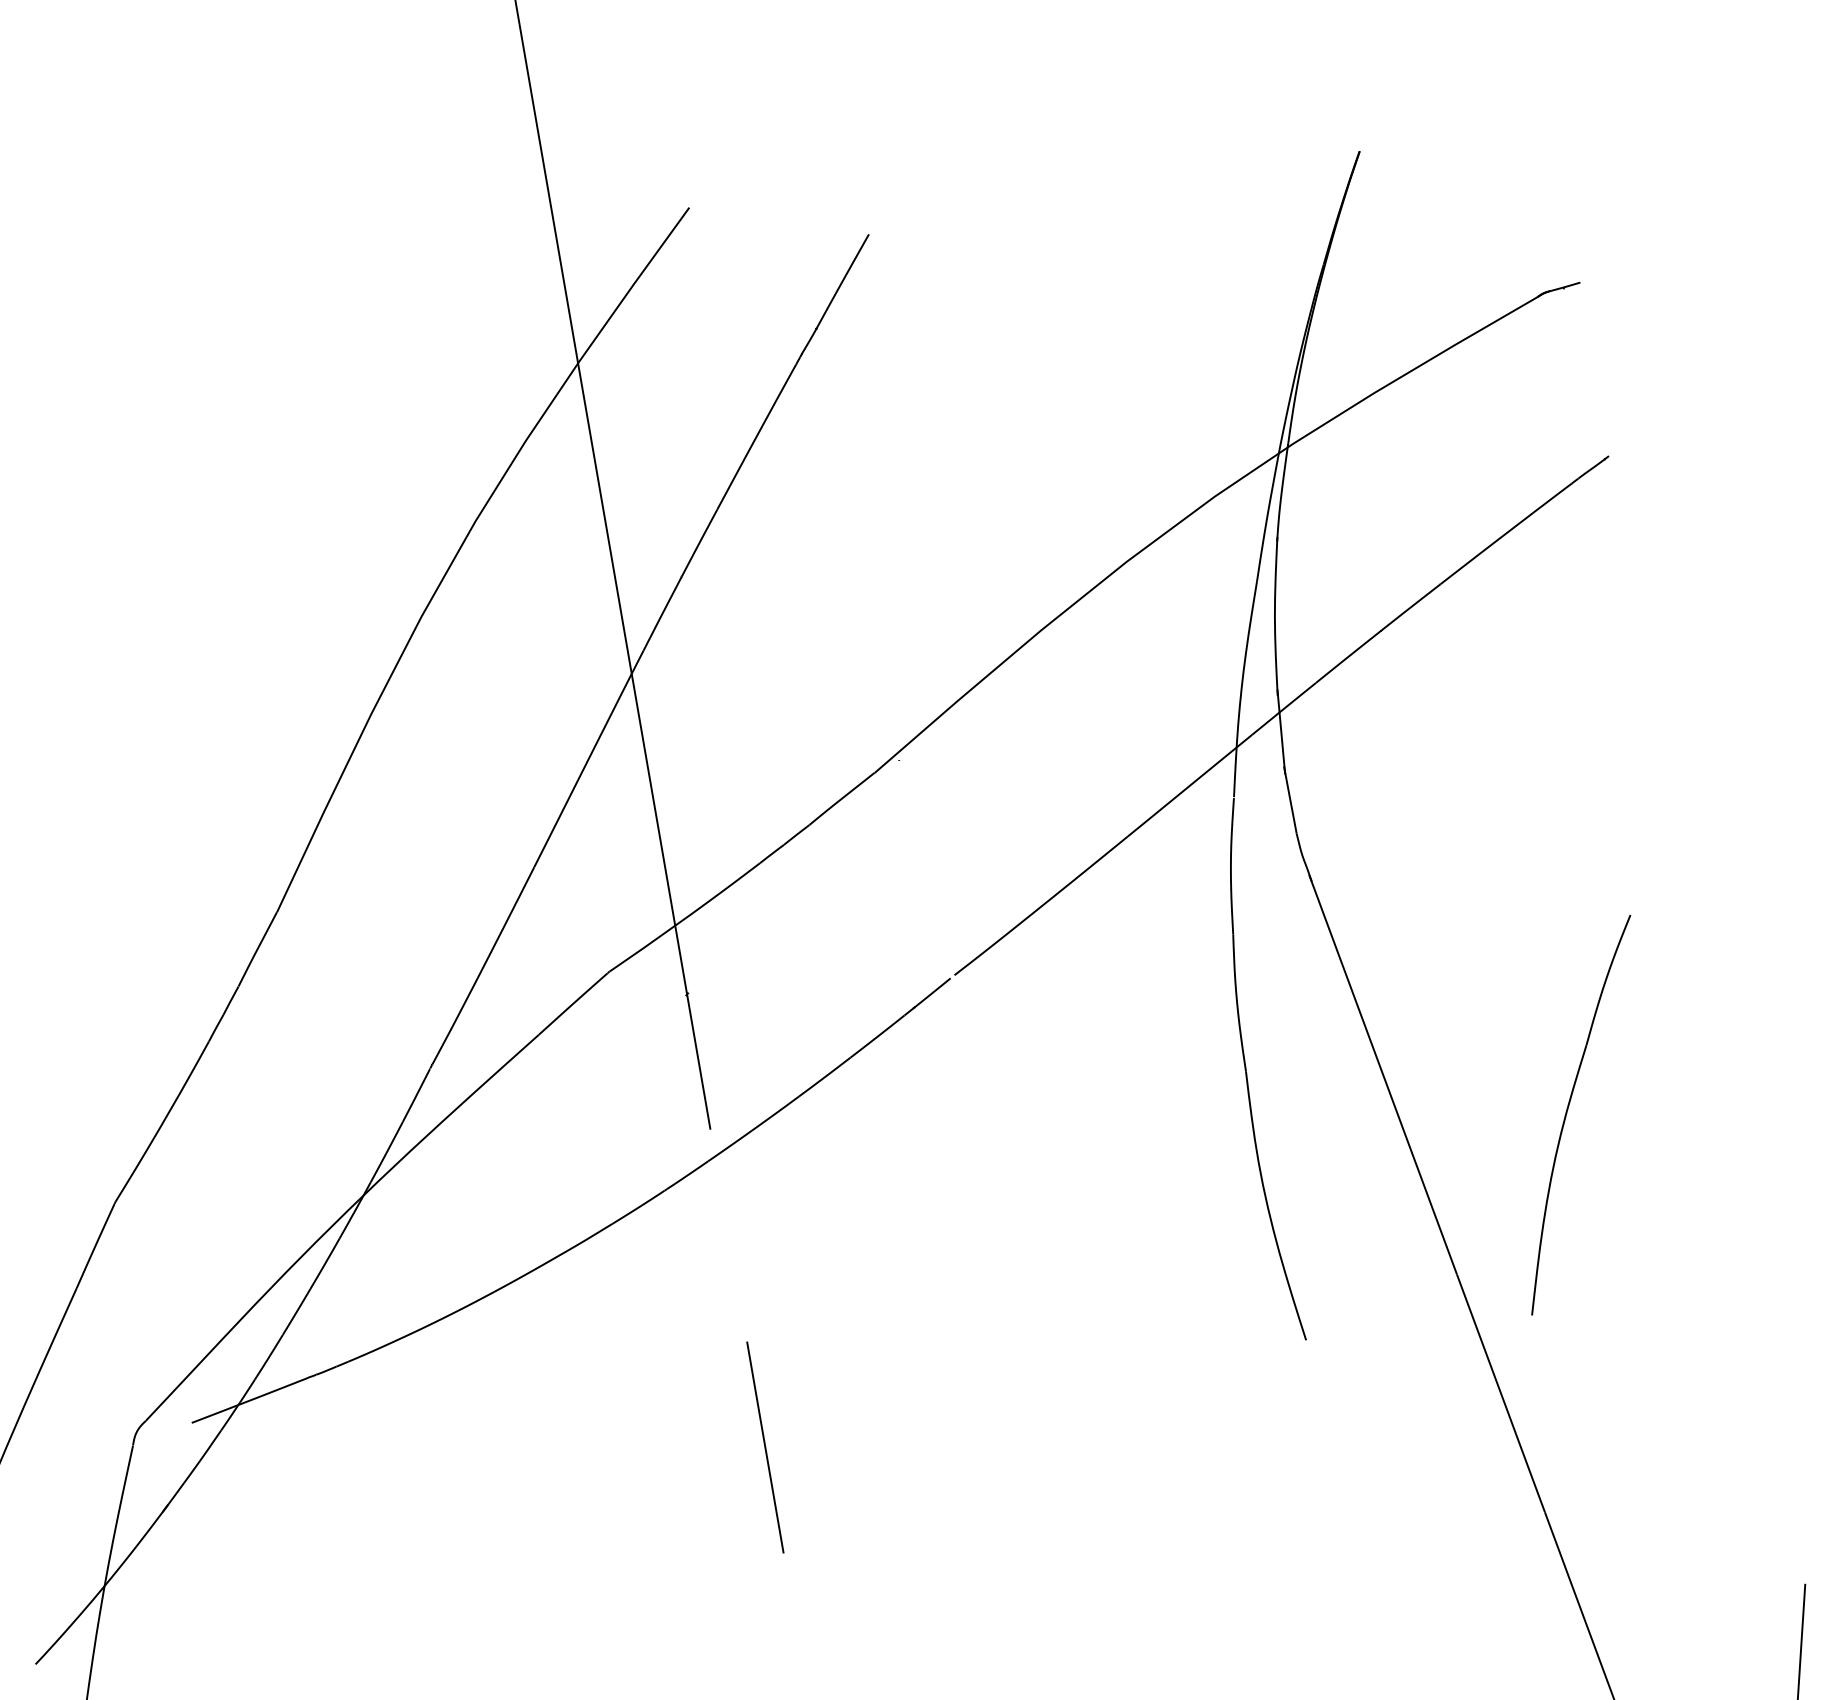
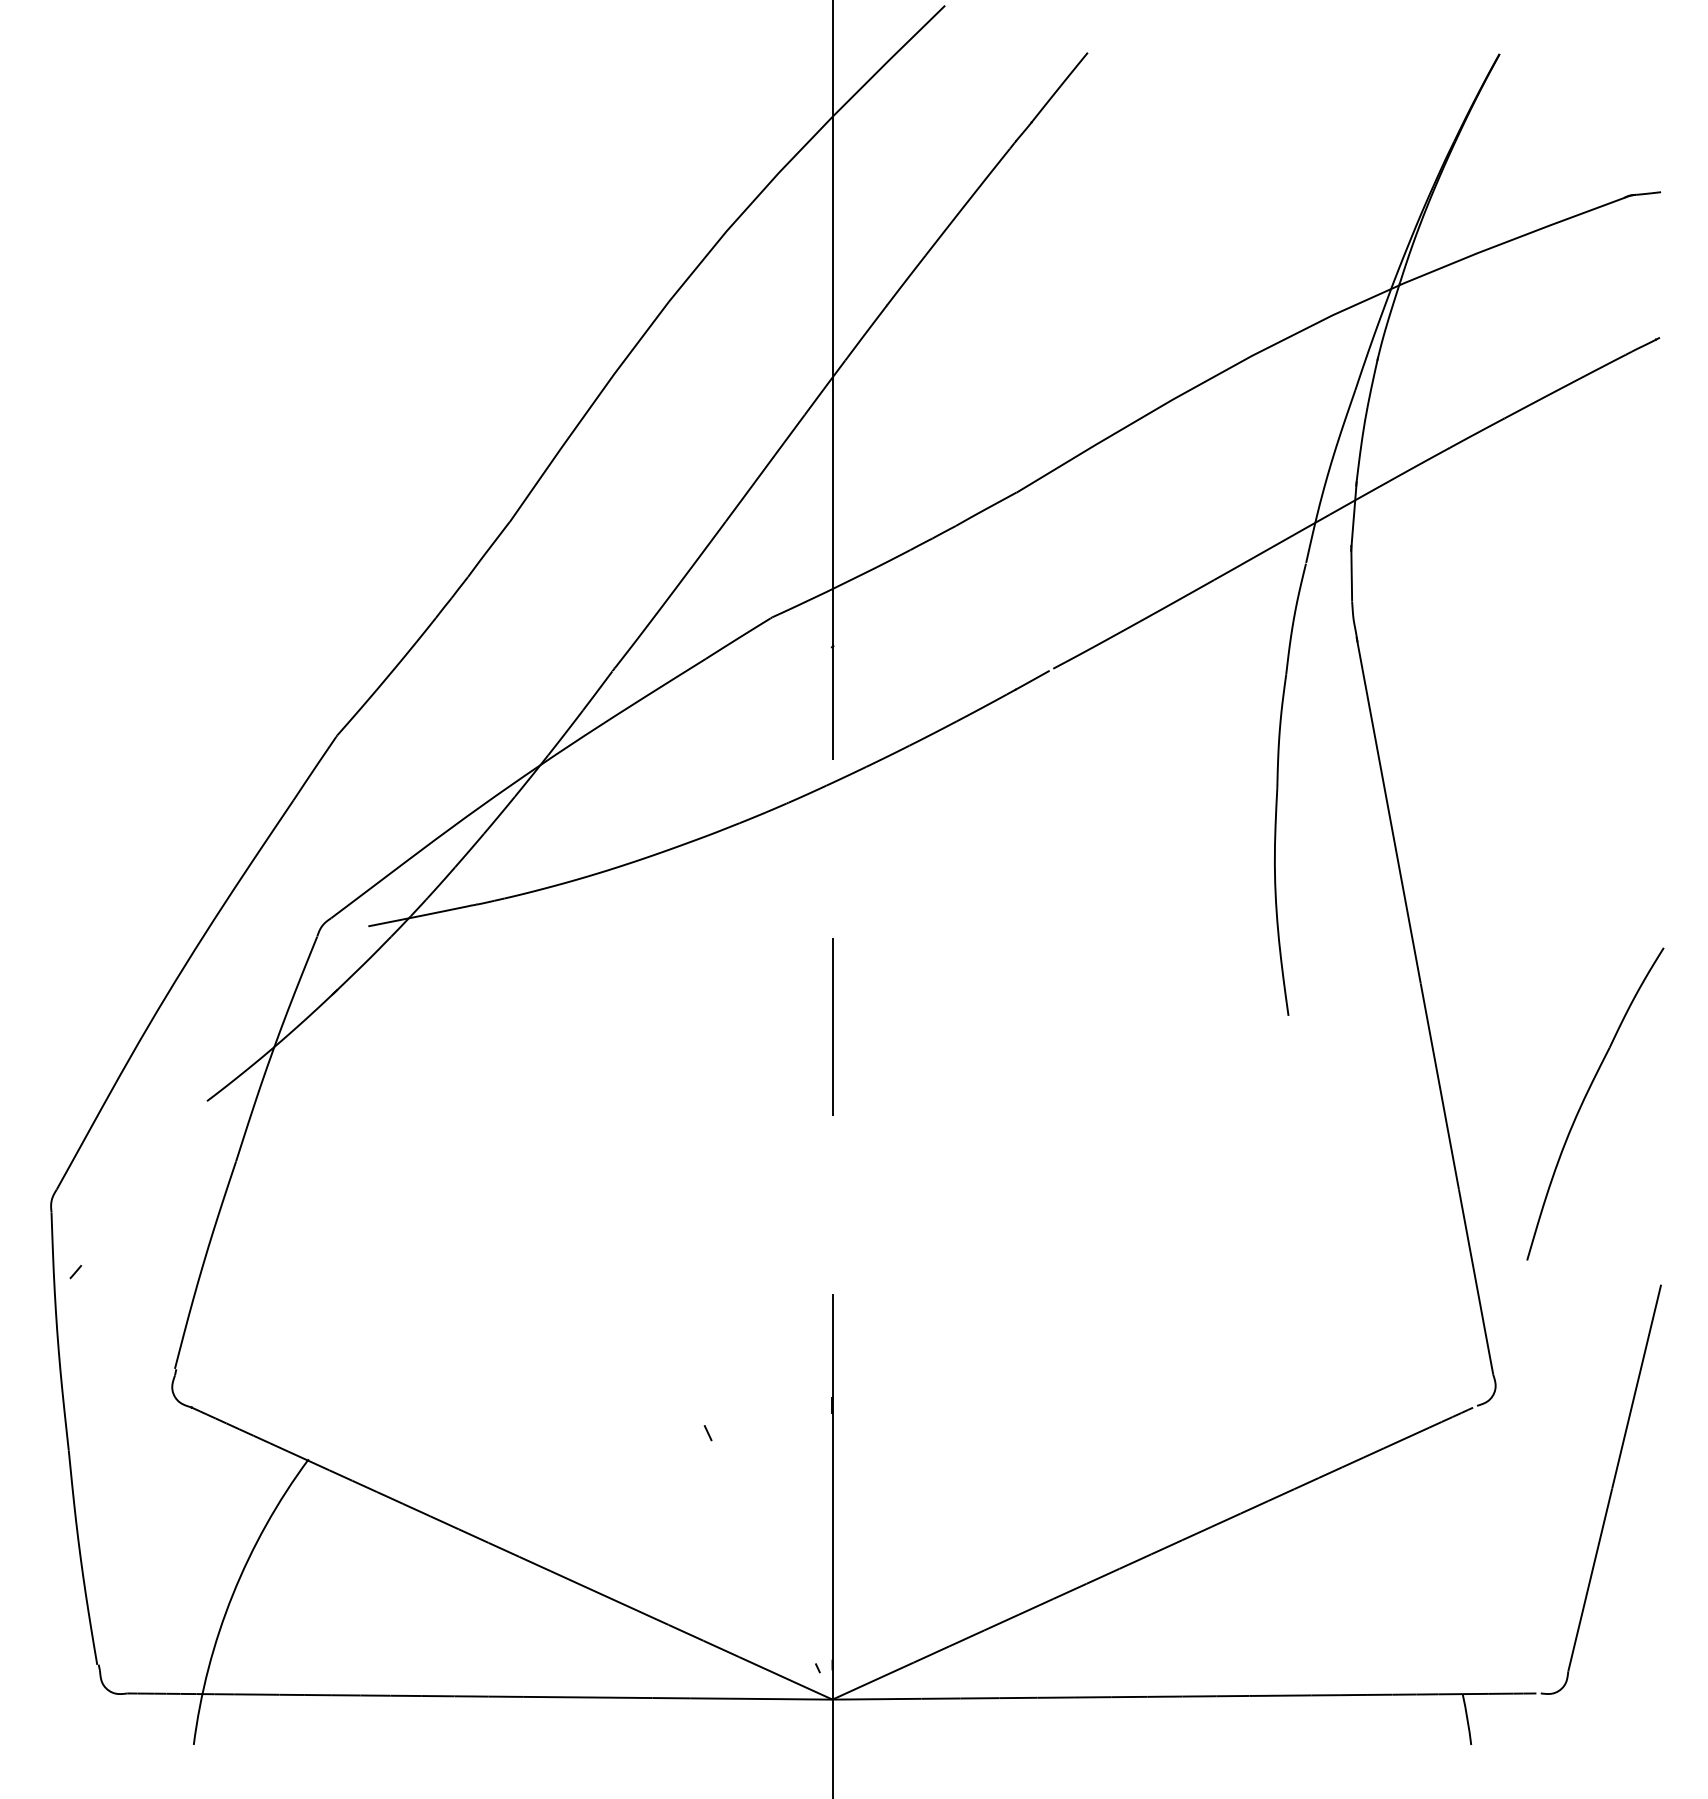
part: (1568, 1111) -> (1585, 1099), moved

